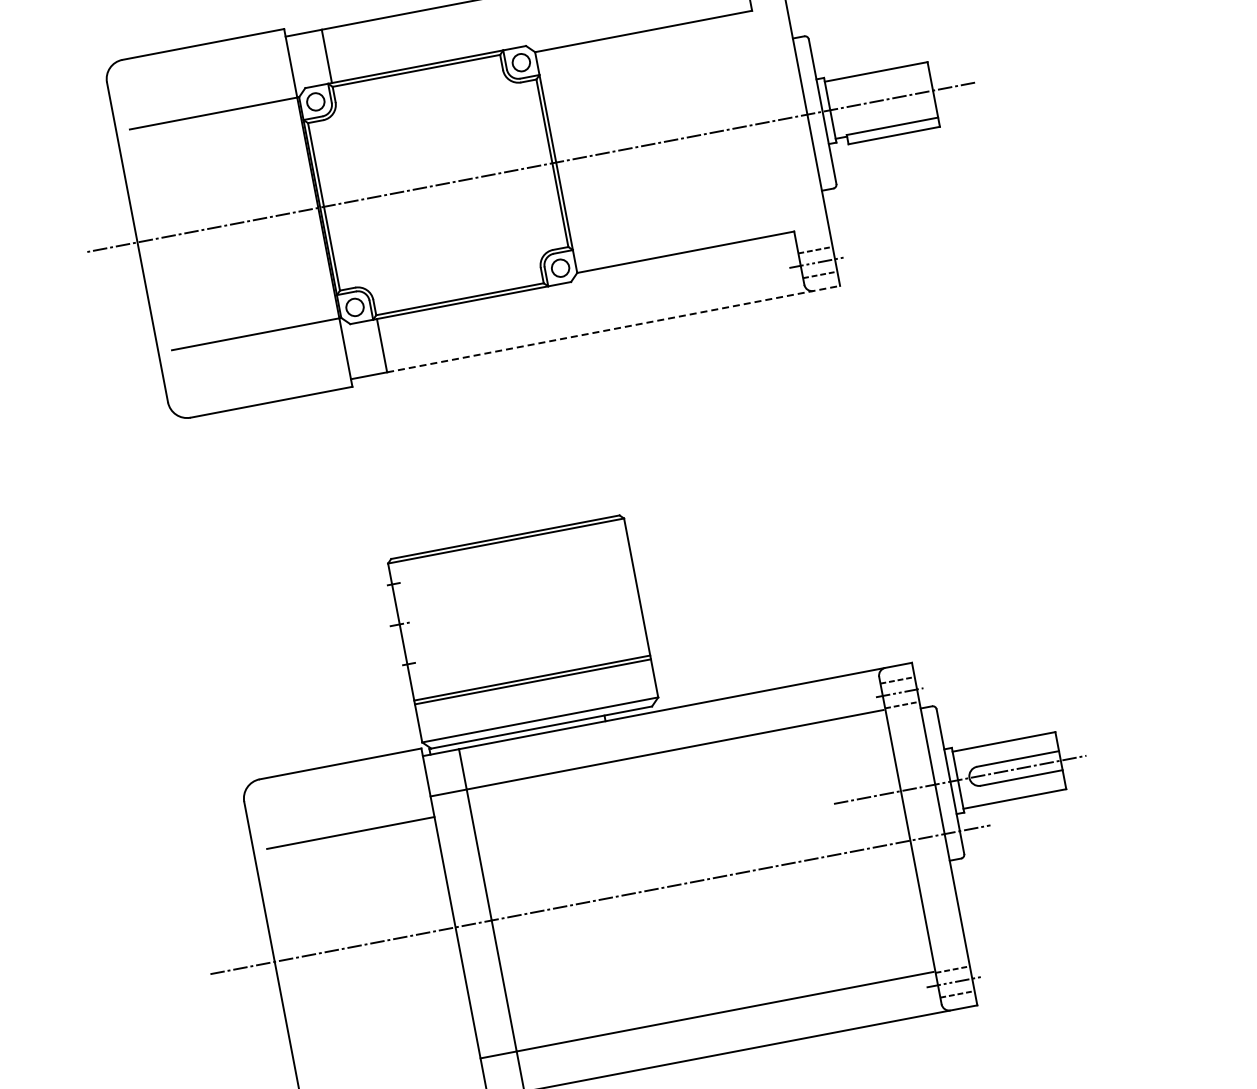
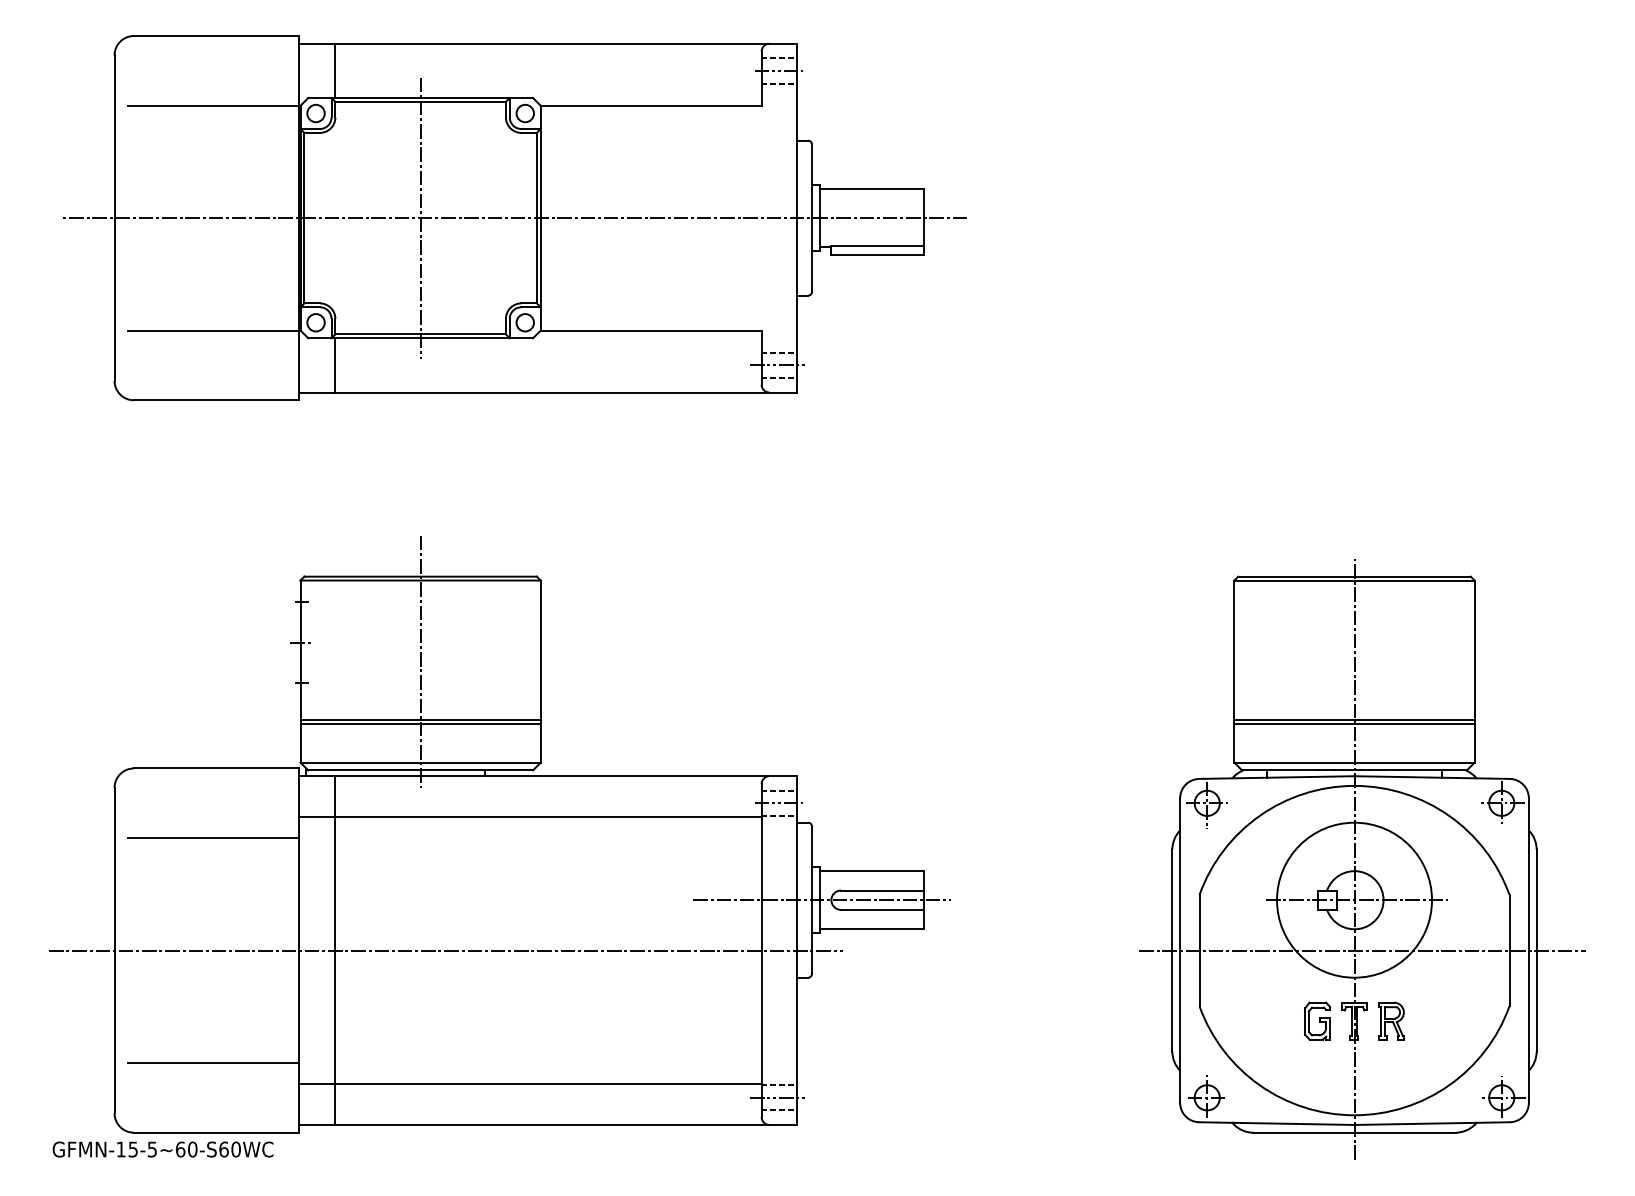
line: (438, 185) -> (420, 218), added
line: (613, 329) -> (565, 392), dashed -> solid
line: (521, 620) -> (420, 661), added
line: (392, 1053) -> (213, 1062), added

